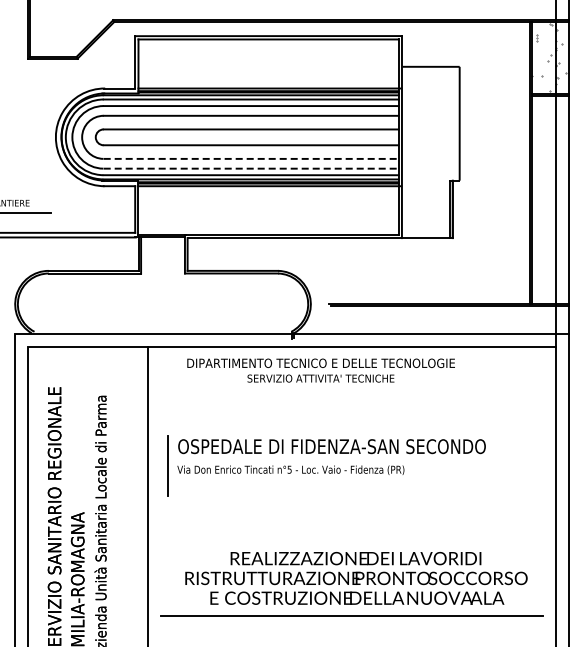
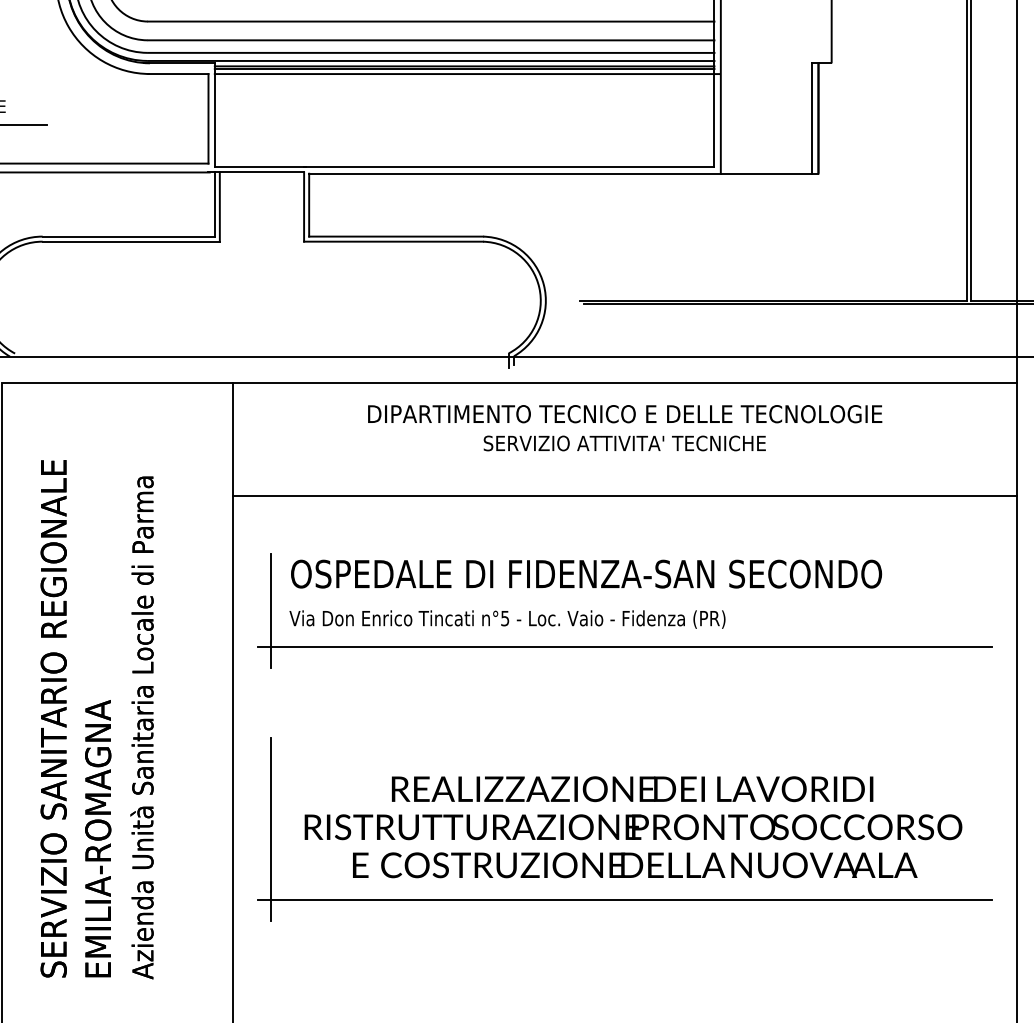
line: (251, 158) -> (431, 20), dashed -> solid
line: (251, 168) -> (431, 39), dashed -> solid
text: (320, 370) -> (623, 427), moved
line: (351, 405) -> (623, 495), added
line: (351, 484) -> (623, 646), added
line: (167, 579) -> (270, 829), added

